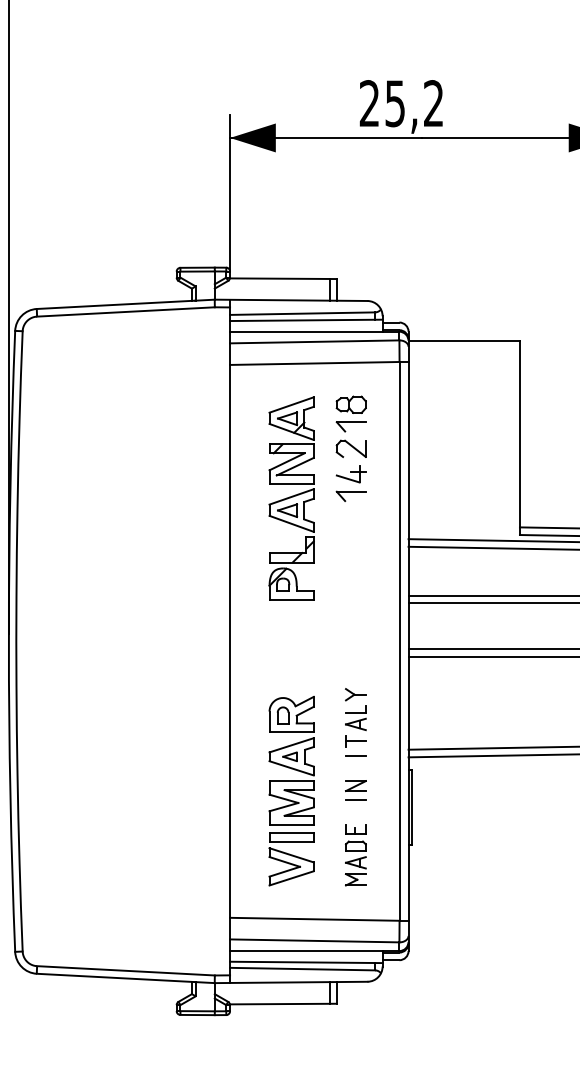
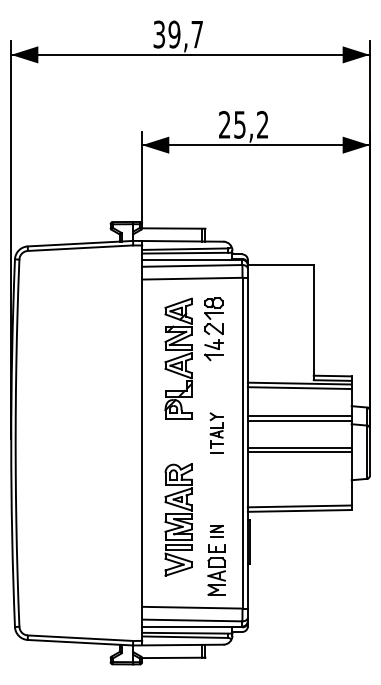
part: (355, 721) -> (216, 432), moved
part: (291, 790) -> (178, 519), moved
part: (355, 854) -> (216, 569), size x1.4

